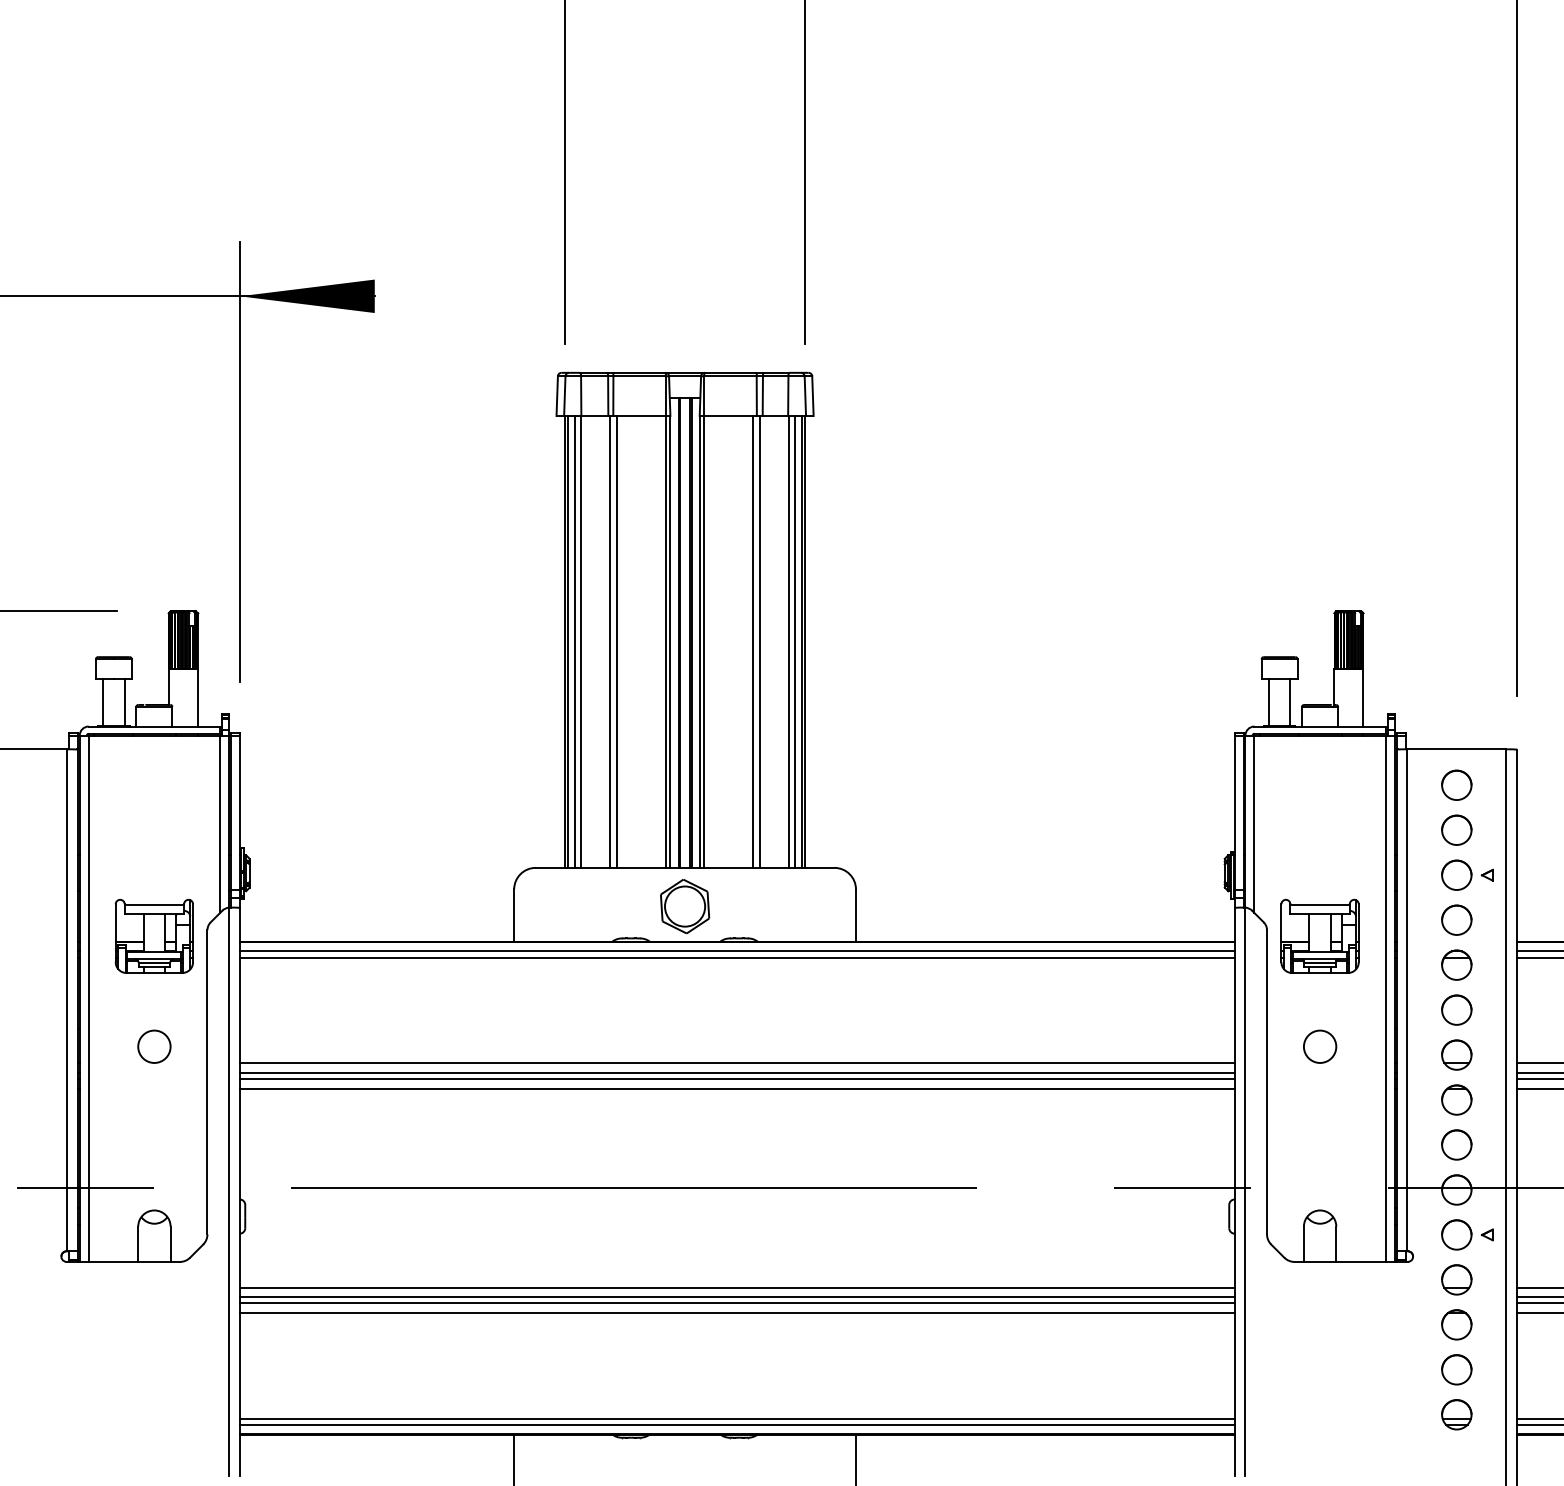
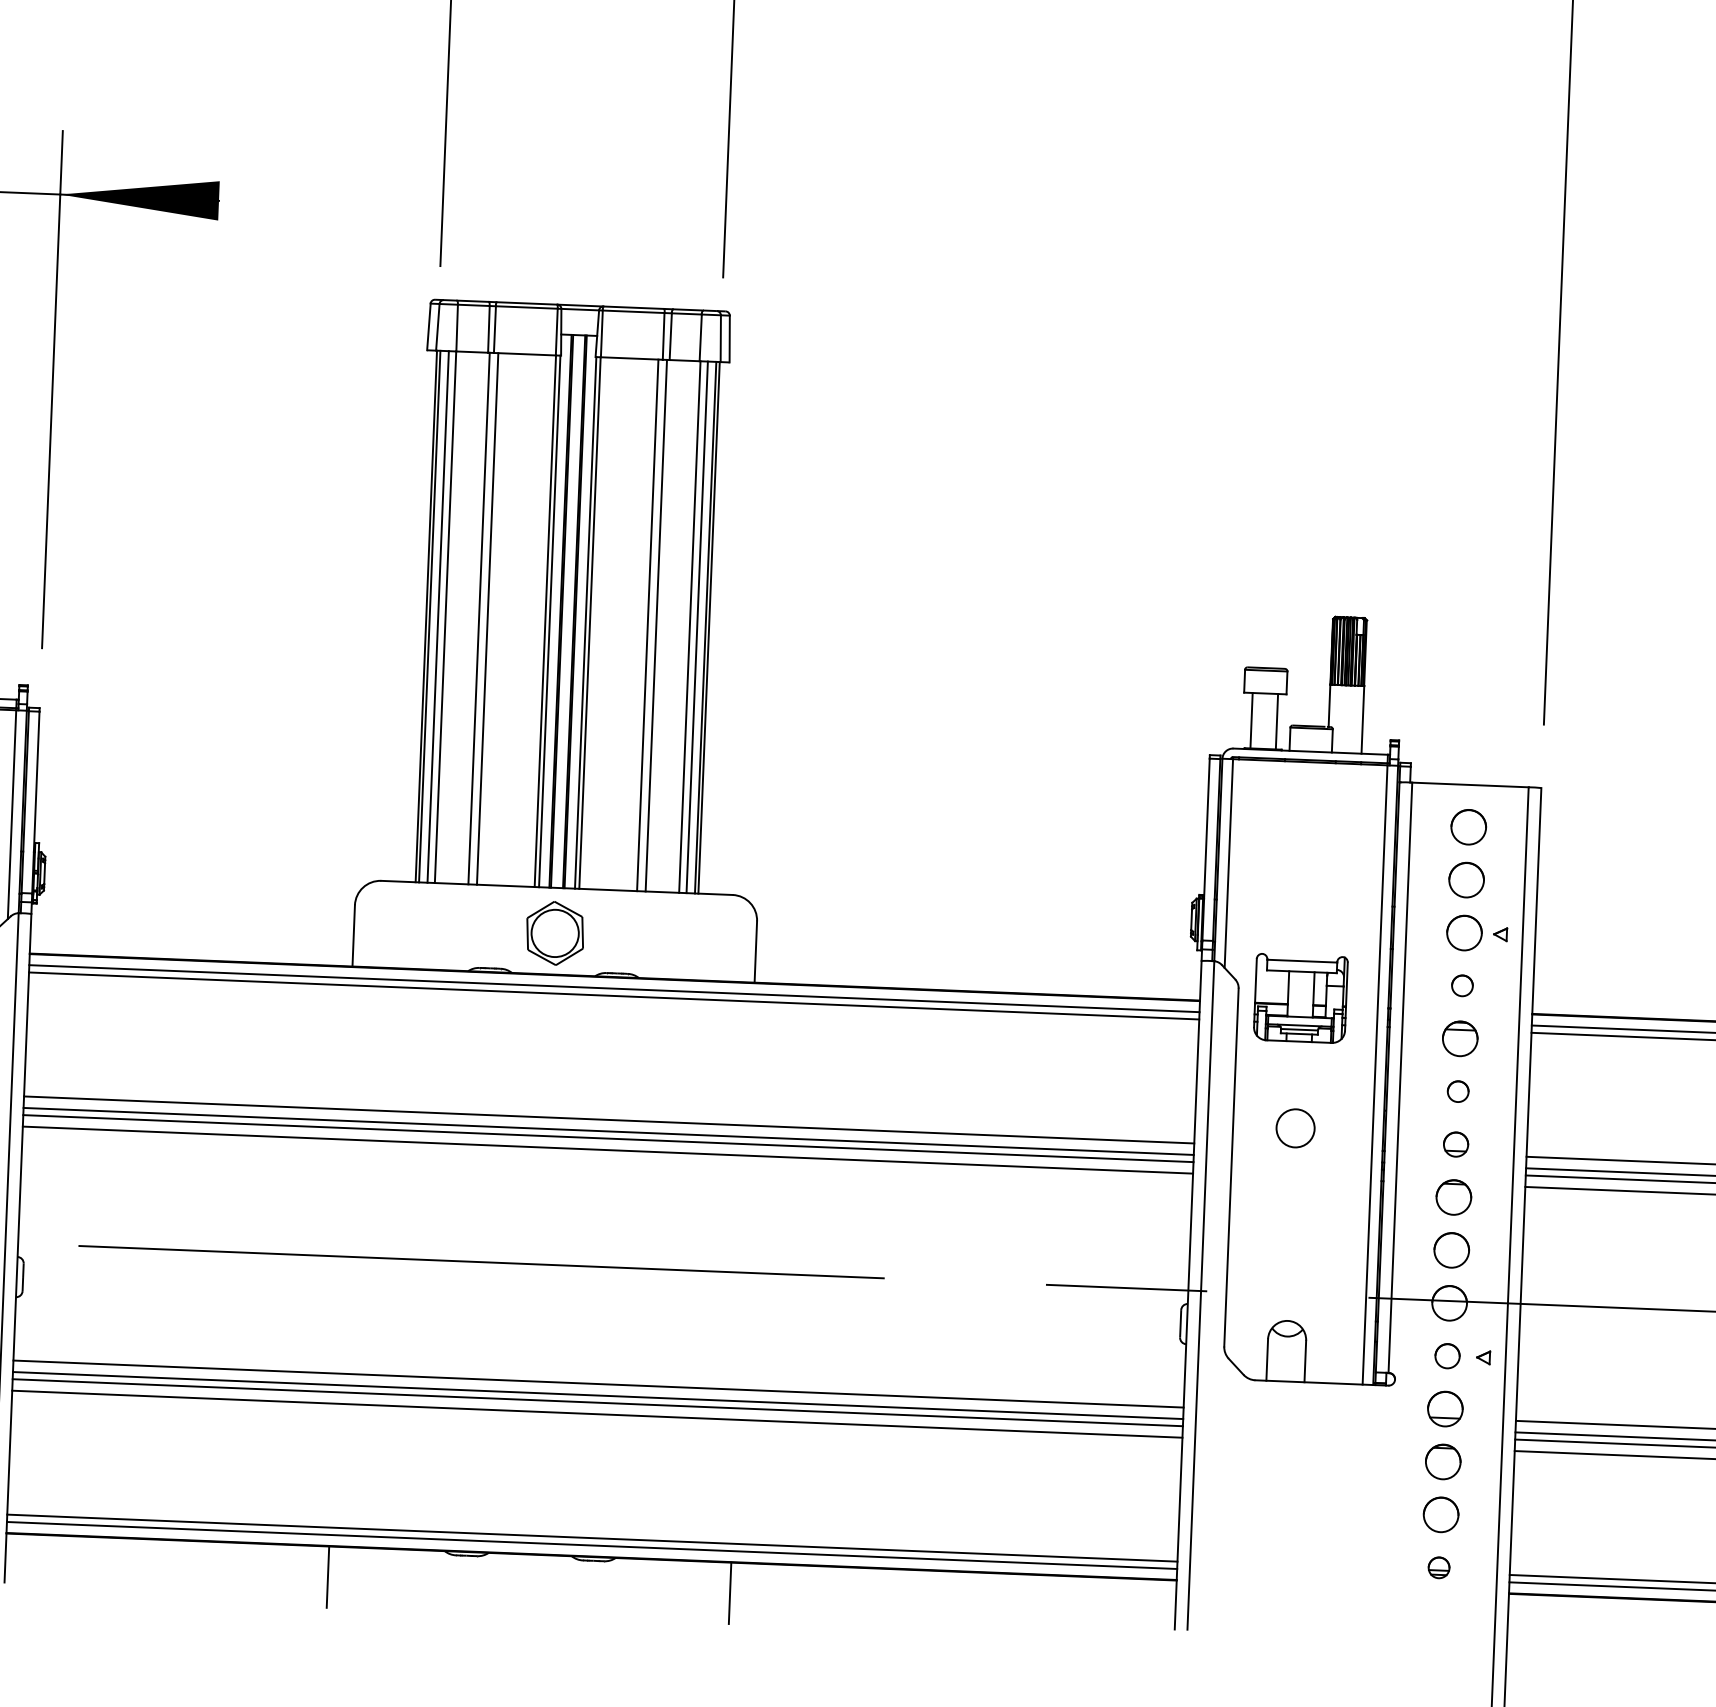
circle: (1456, 919) -> (1462, 985), size x0.6
circle: (1456, 1009) -> (1457, 1090), size x0.6
part: (1456, 1054) -> (1455, 1143), size x0.7
circle: (1456, 1234) -> (1447, 1355), size x0.7
part: (1456, 1414) -> (1438, 1567), size x0.6

